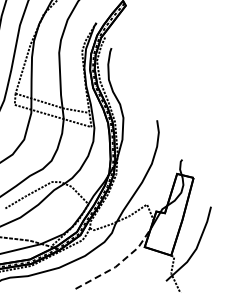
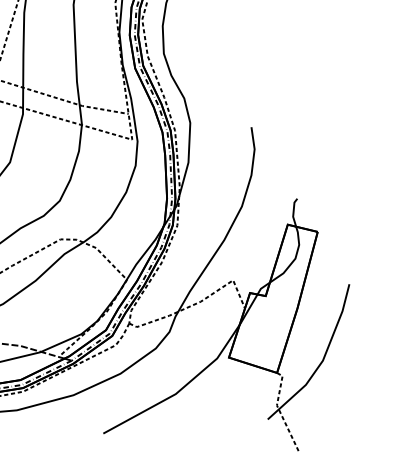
line: (118, 264) -> (181, 389), dashed -> solid

